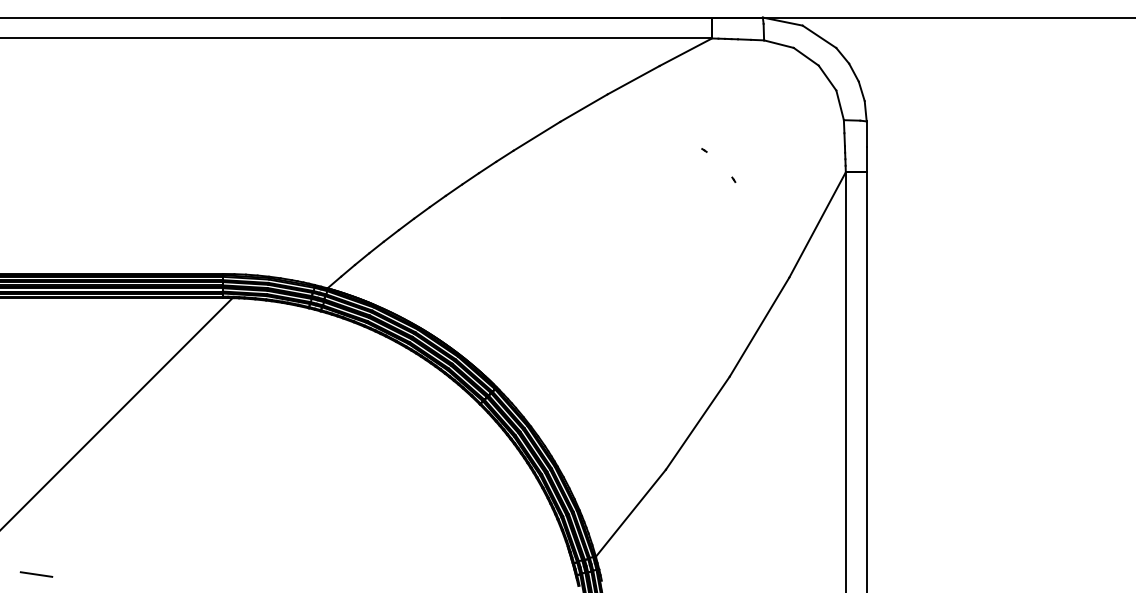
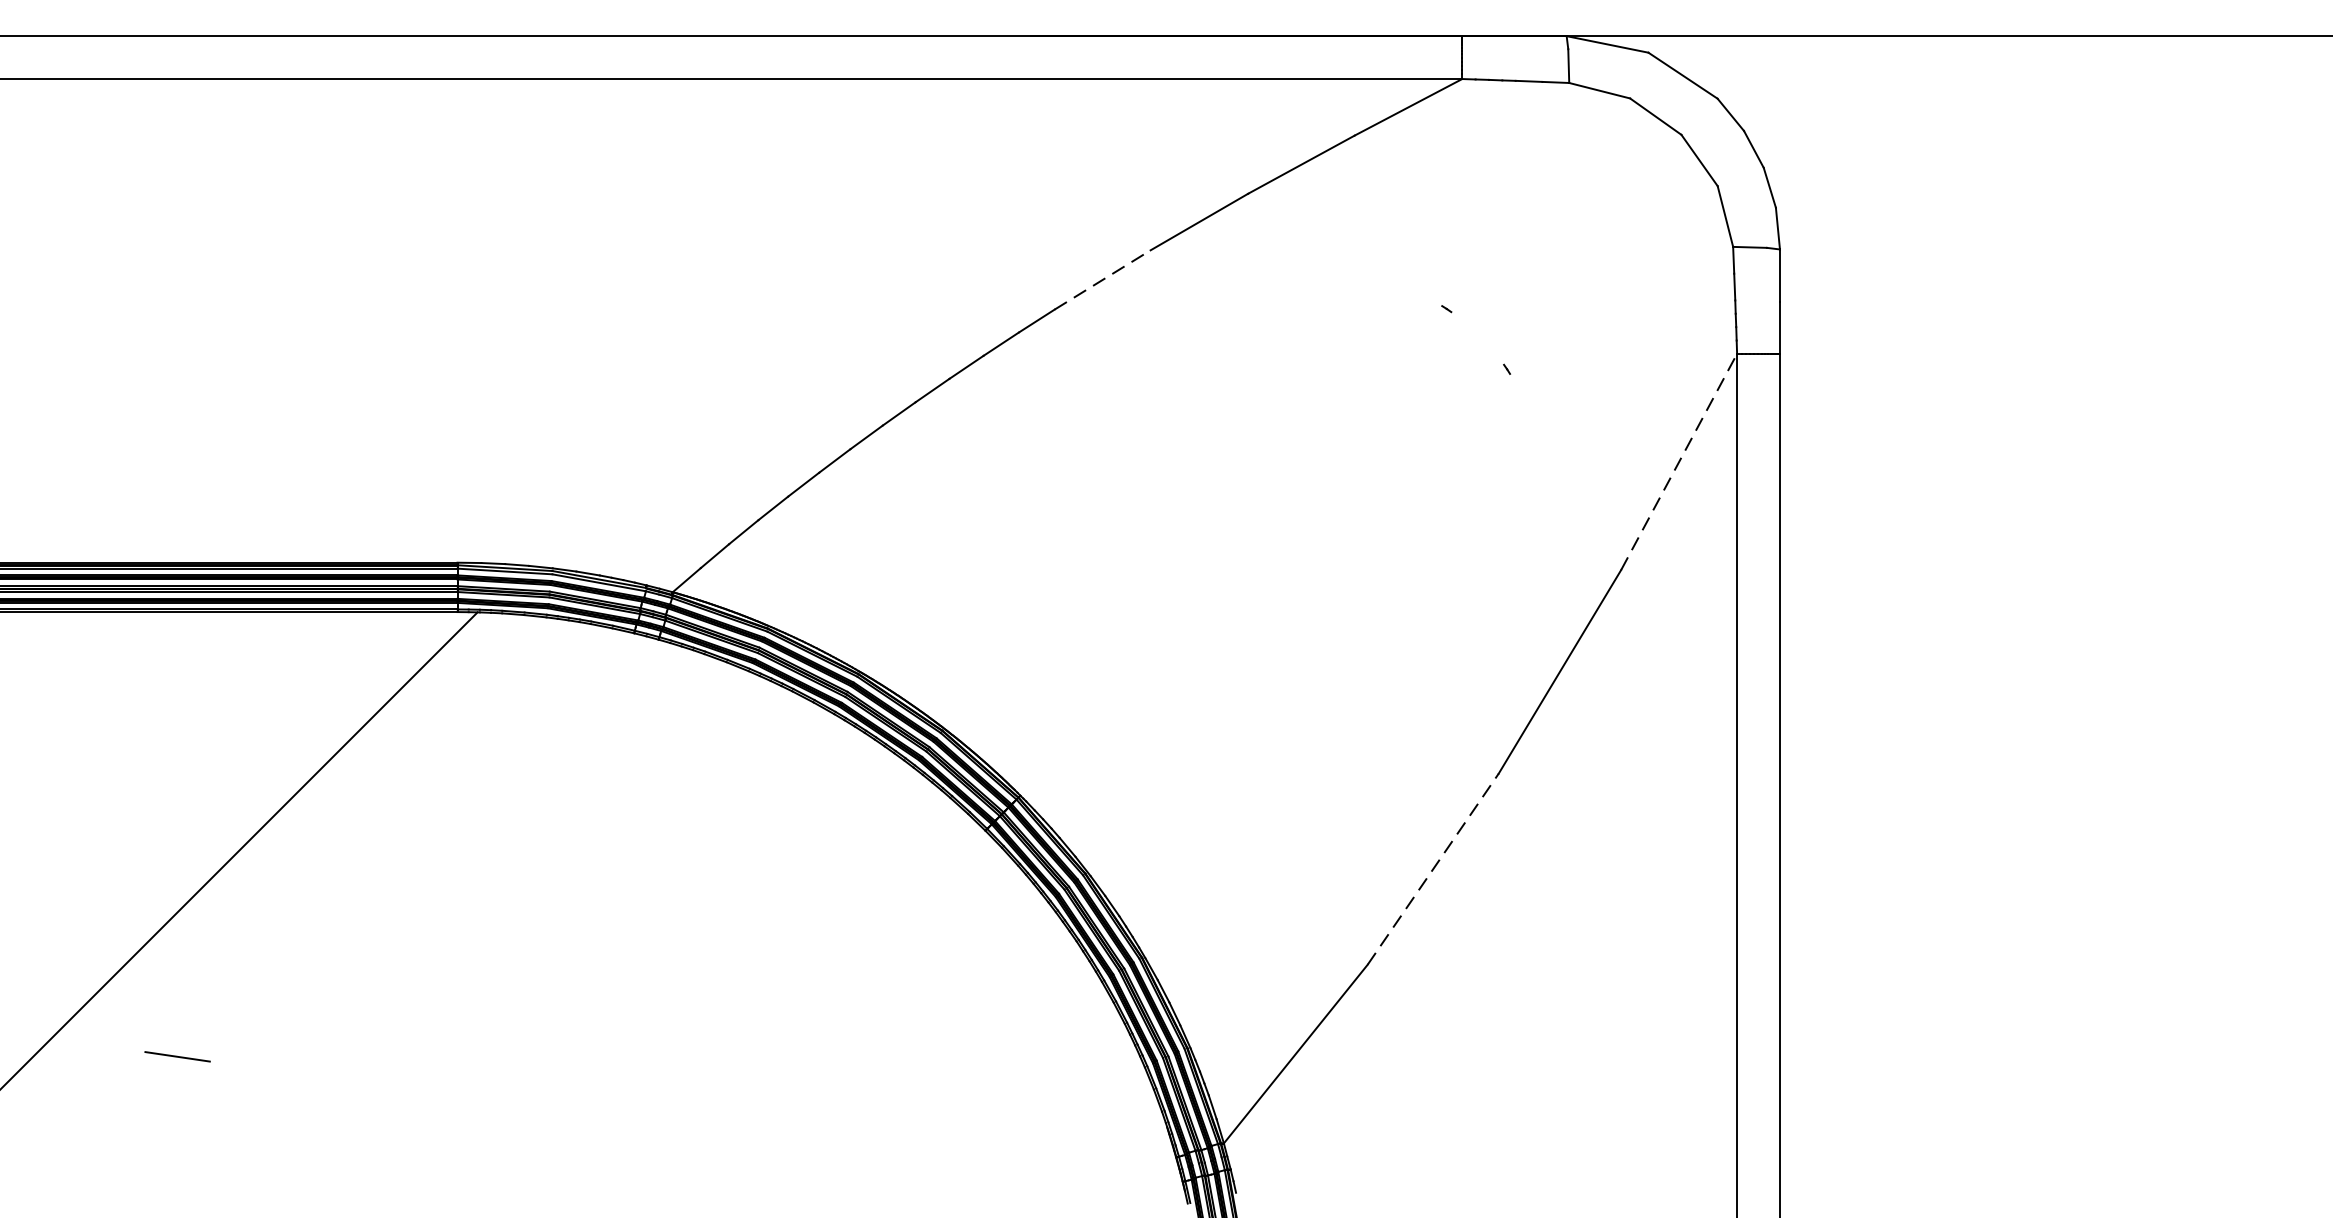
line: (537, 136) -> (1103, 280), solid -> dashed
line: (817, 224) -> (1678, 461), solid -> dashed
line: (698, 422) -> (1434, 867), solid -> dashed
line: (36, 574) -> (177, 1056), moved

